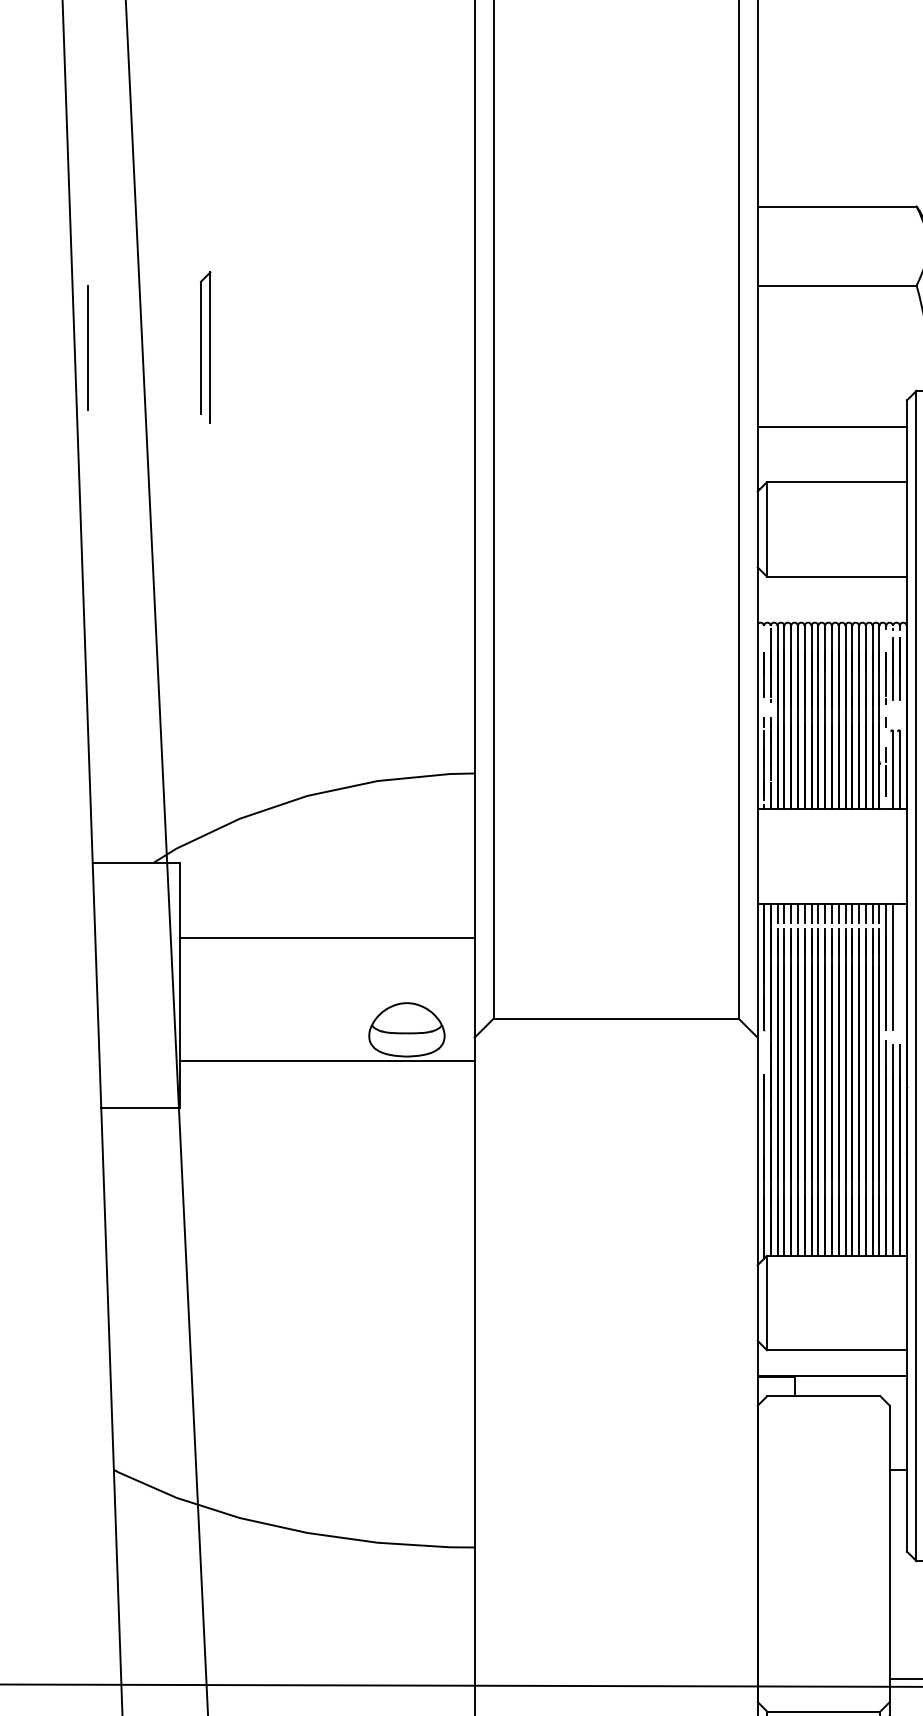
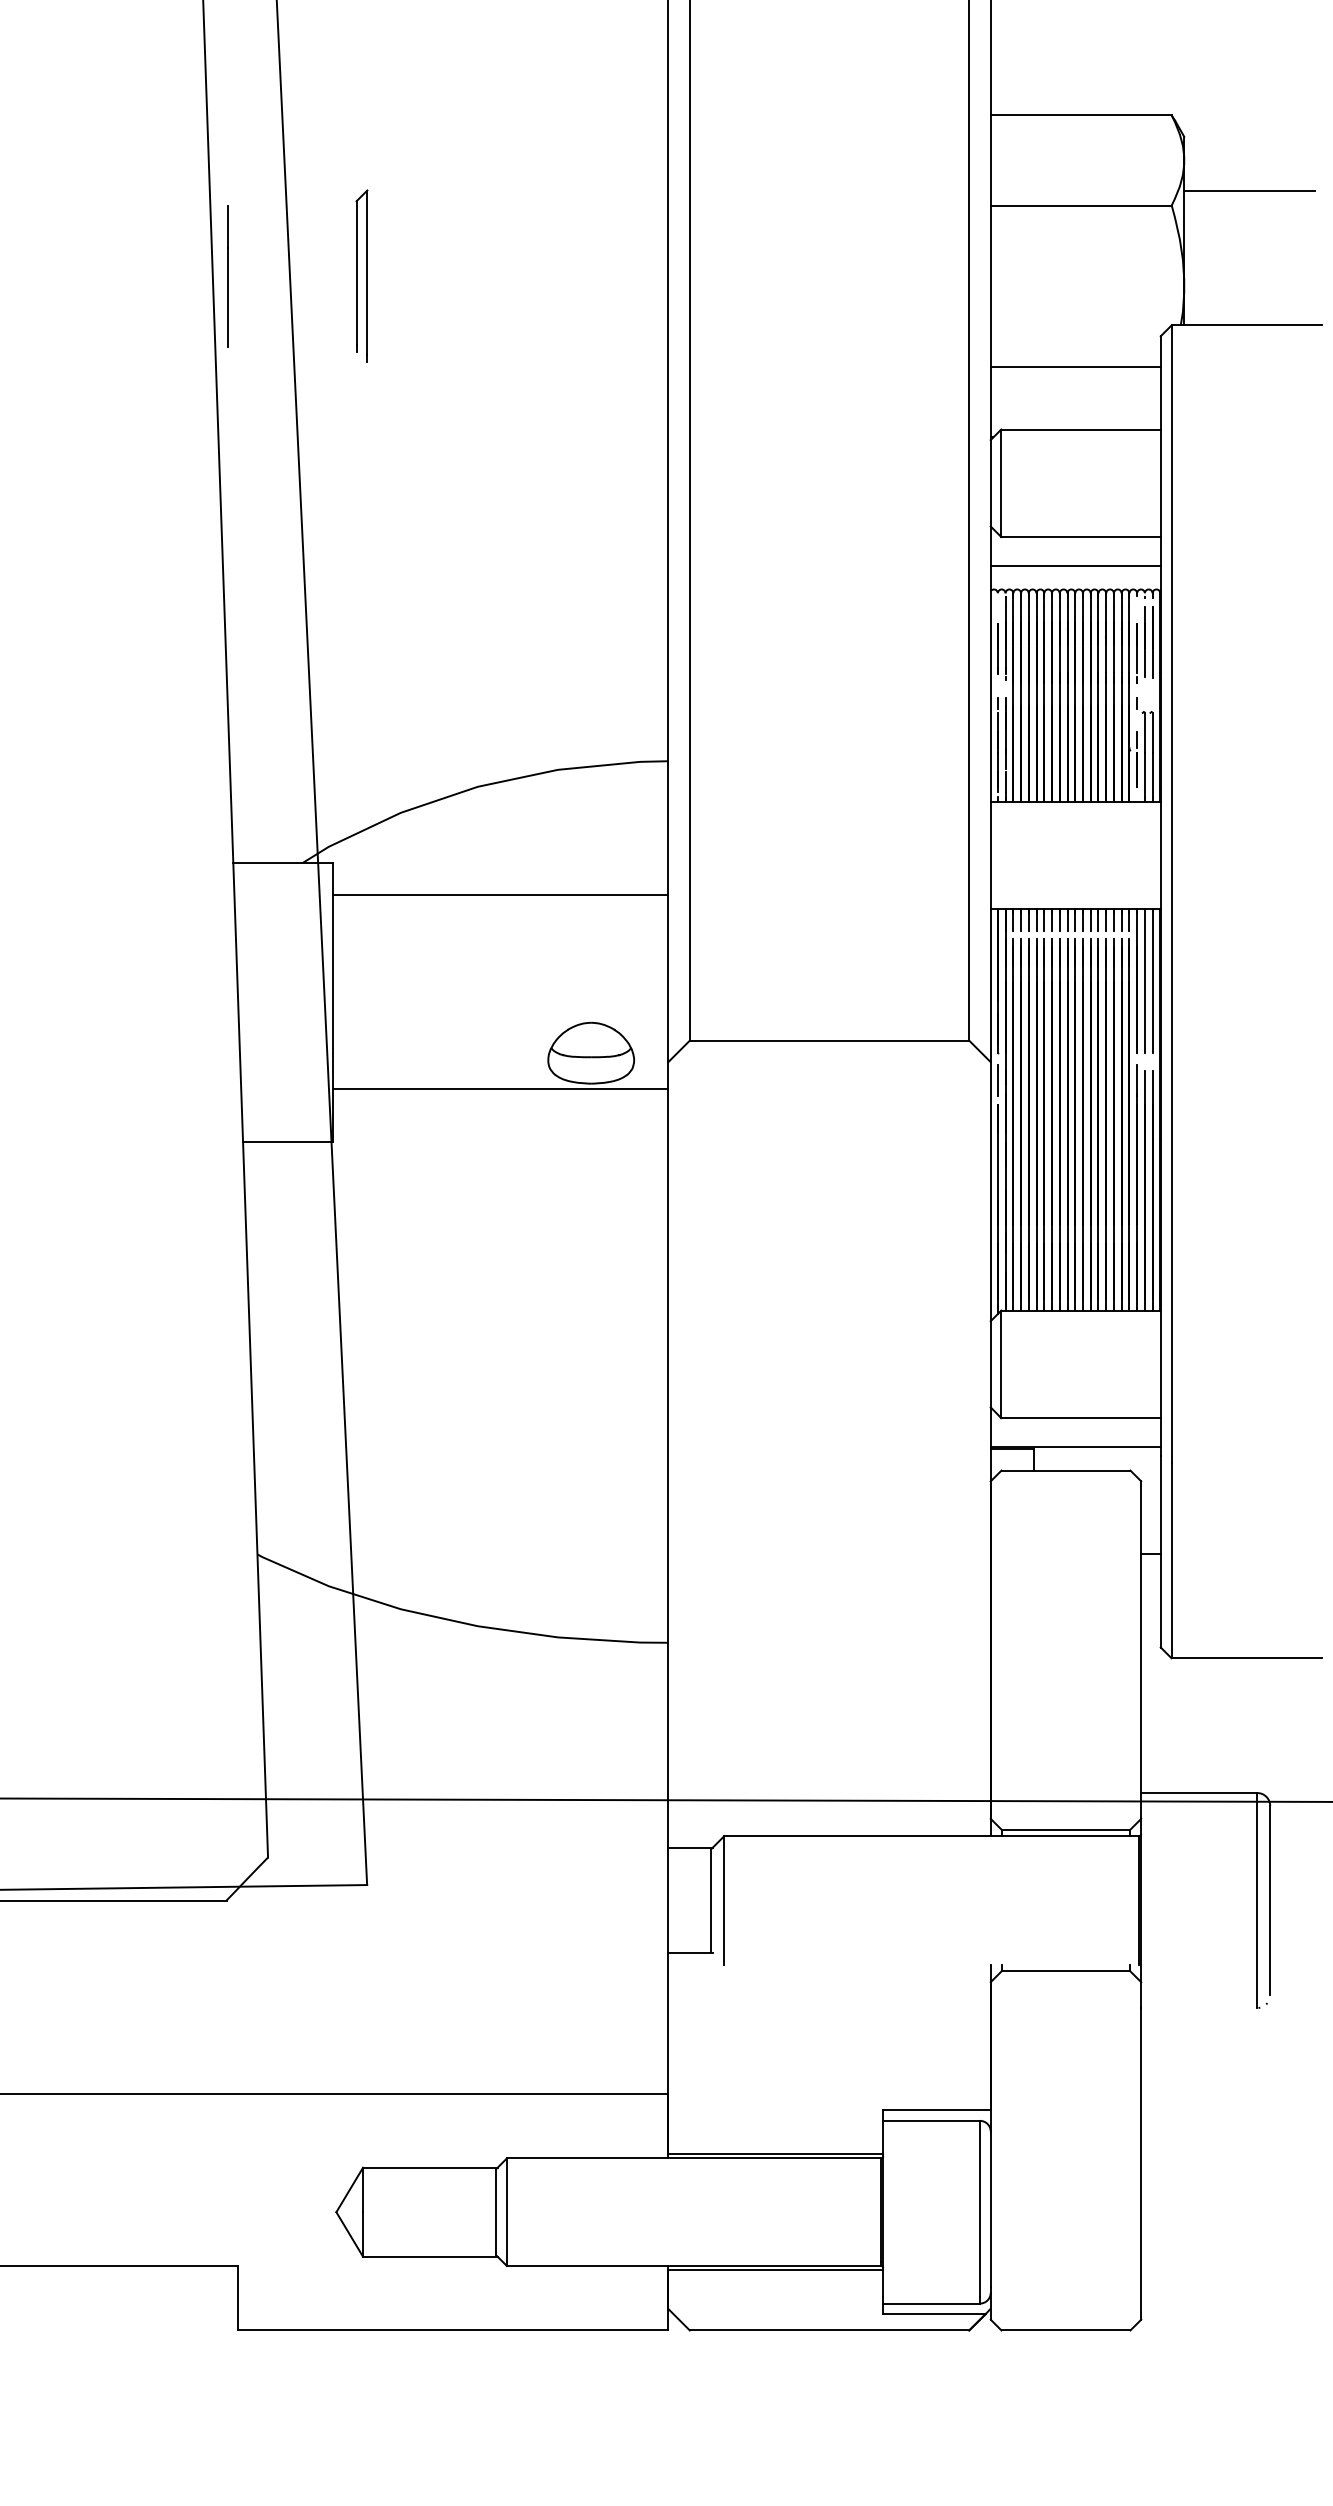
line: (832, 601) -> (1075, 565), added
line: (327, 937) -> (500, 895), moved
line: (899, 965) -> (1152, 980), added
line: (763, 1053) -> (997, 1080), added

